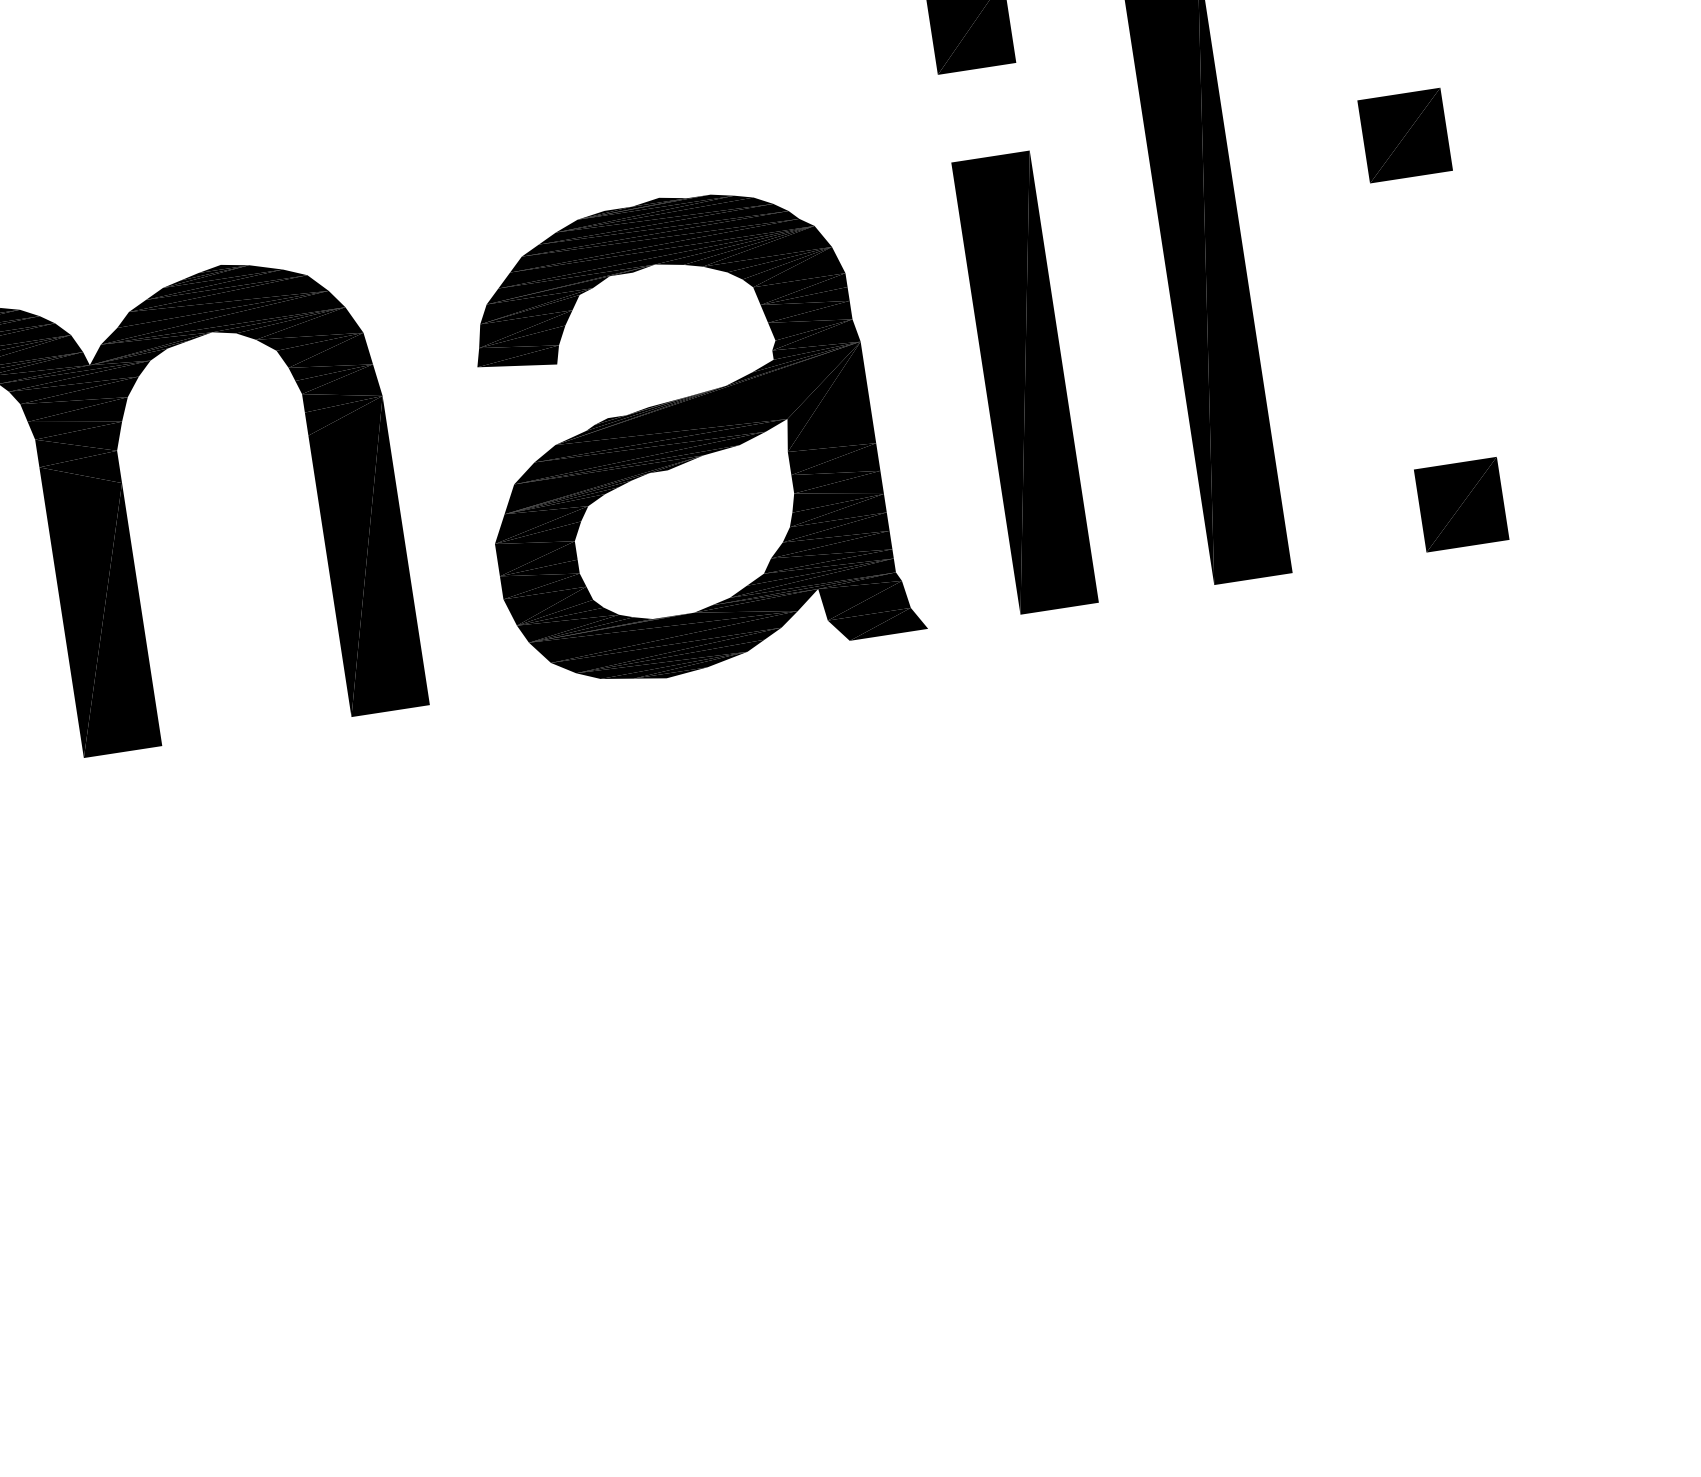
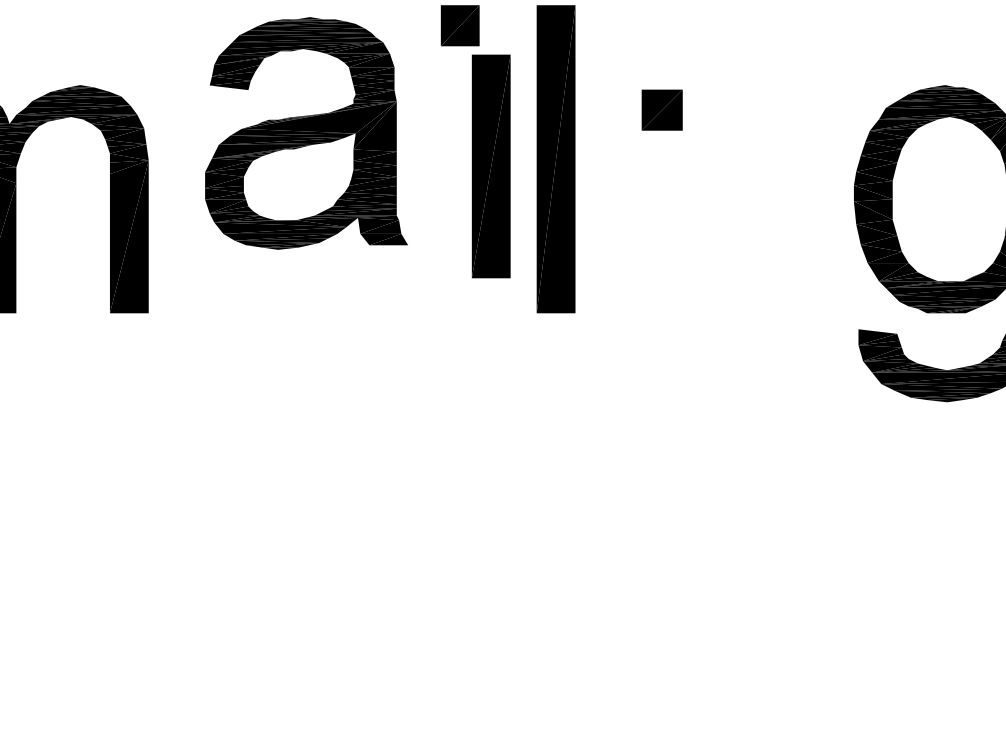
part: (1023, 382) -> (490, 166), moved
part: (687, 434) -> (306, 133), moved
part: (1460, 504) -> (661, 292), removed

